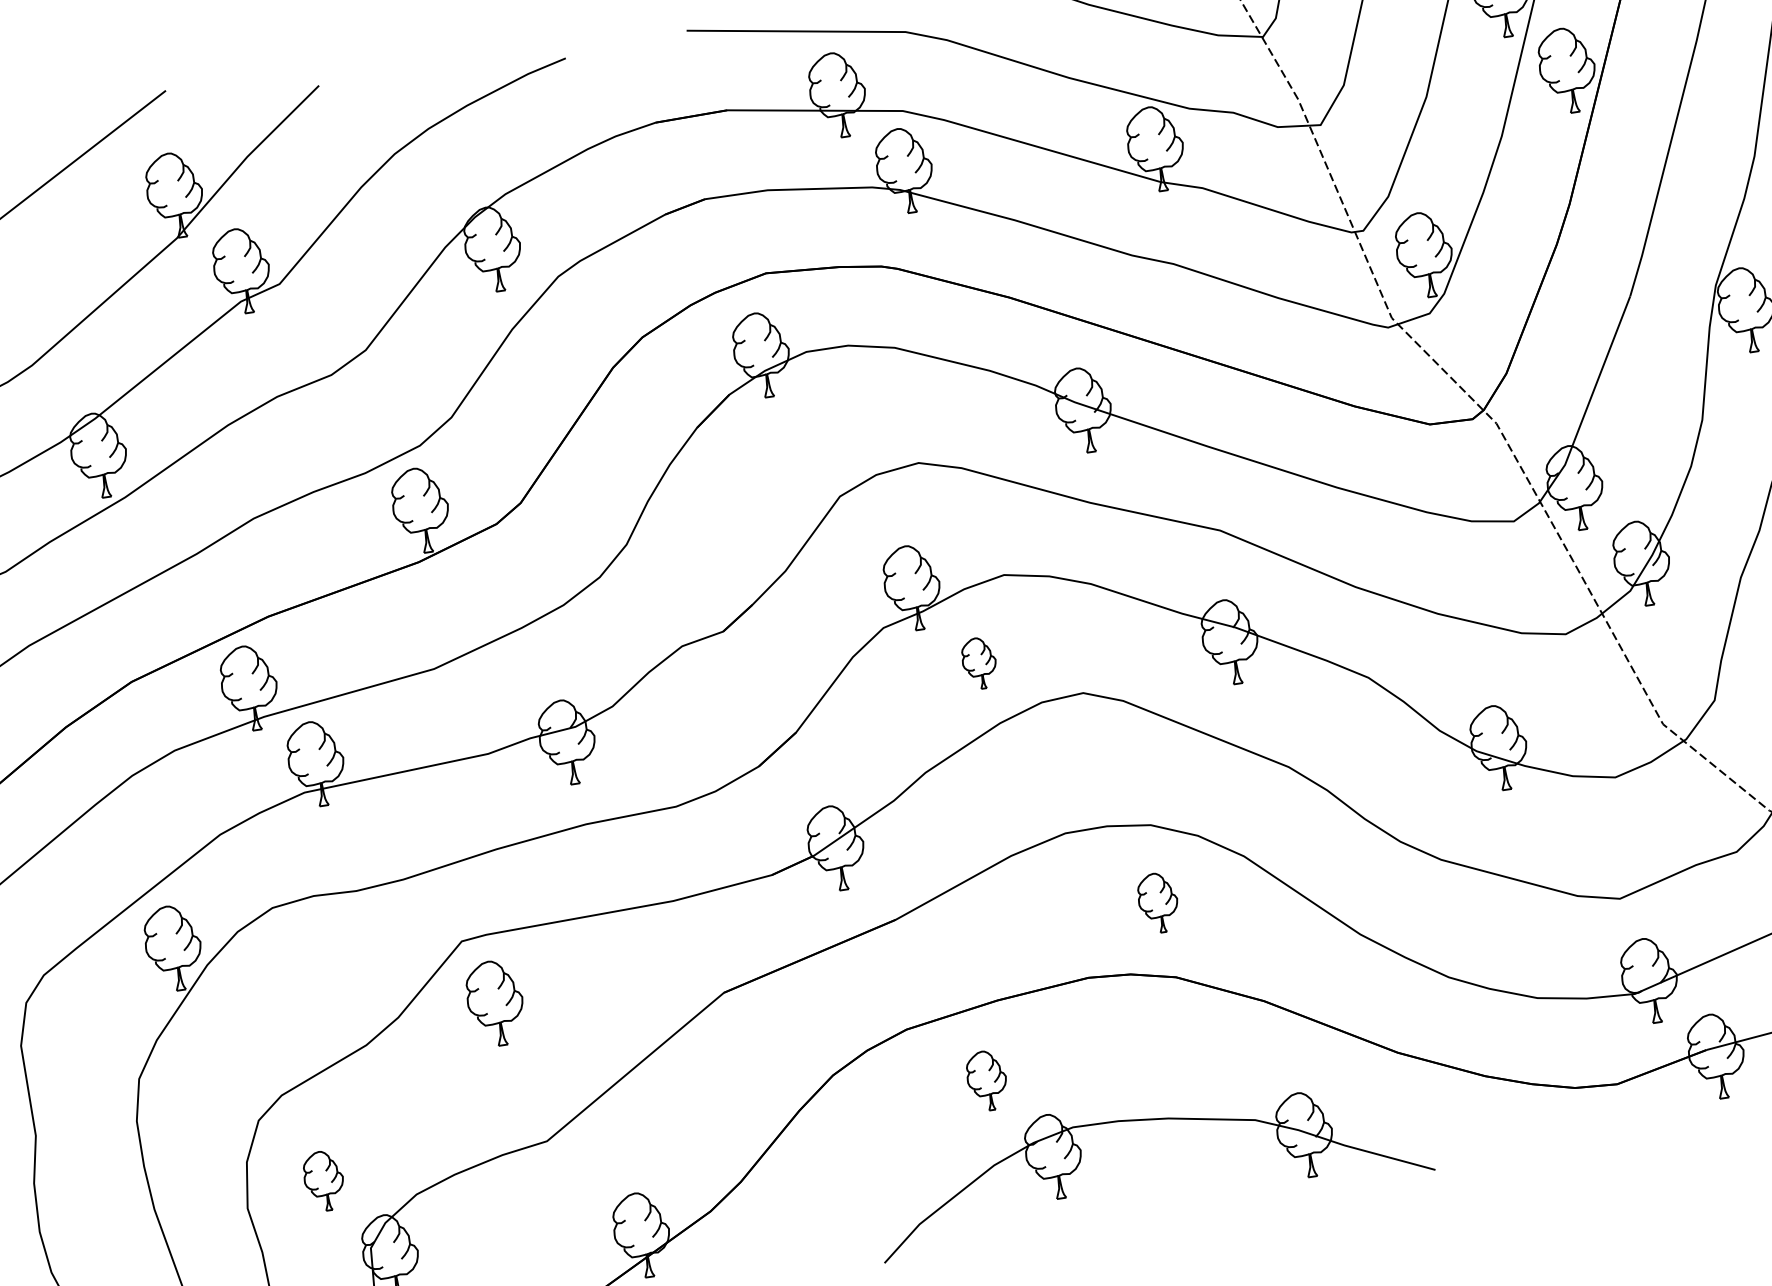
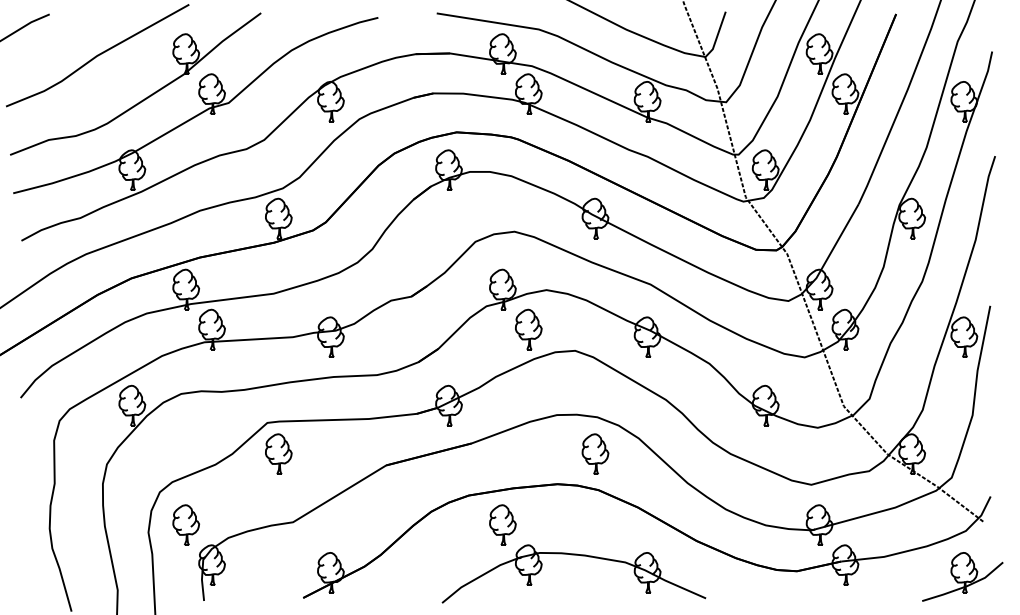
part: (978, 663) -> (528, 329), size x1.67
part: (1158, 901) -> (595, 453), size x1.43
part: (986, 1079) -> (502, 524), size x1.43
part: (322, 1179) -> (185, 524), size x1.43

